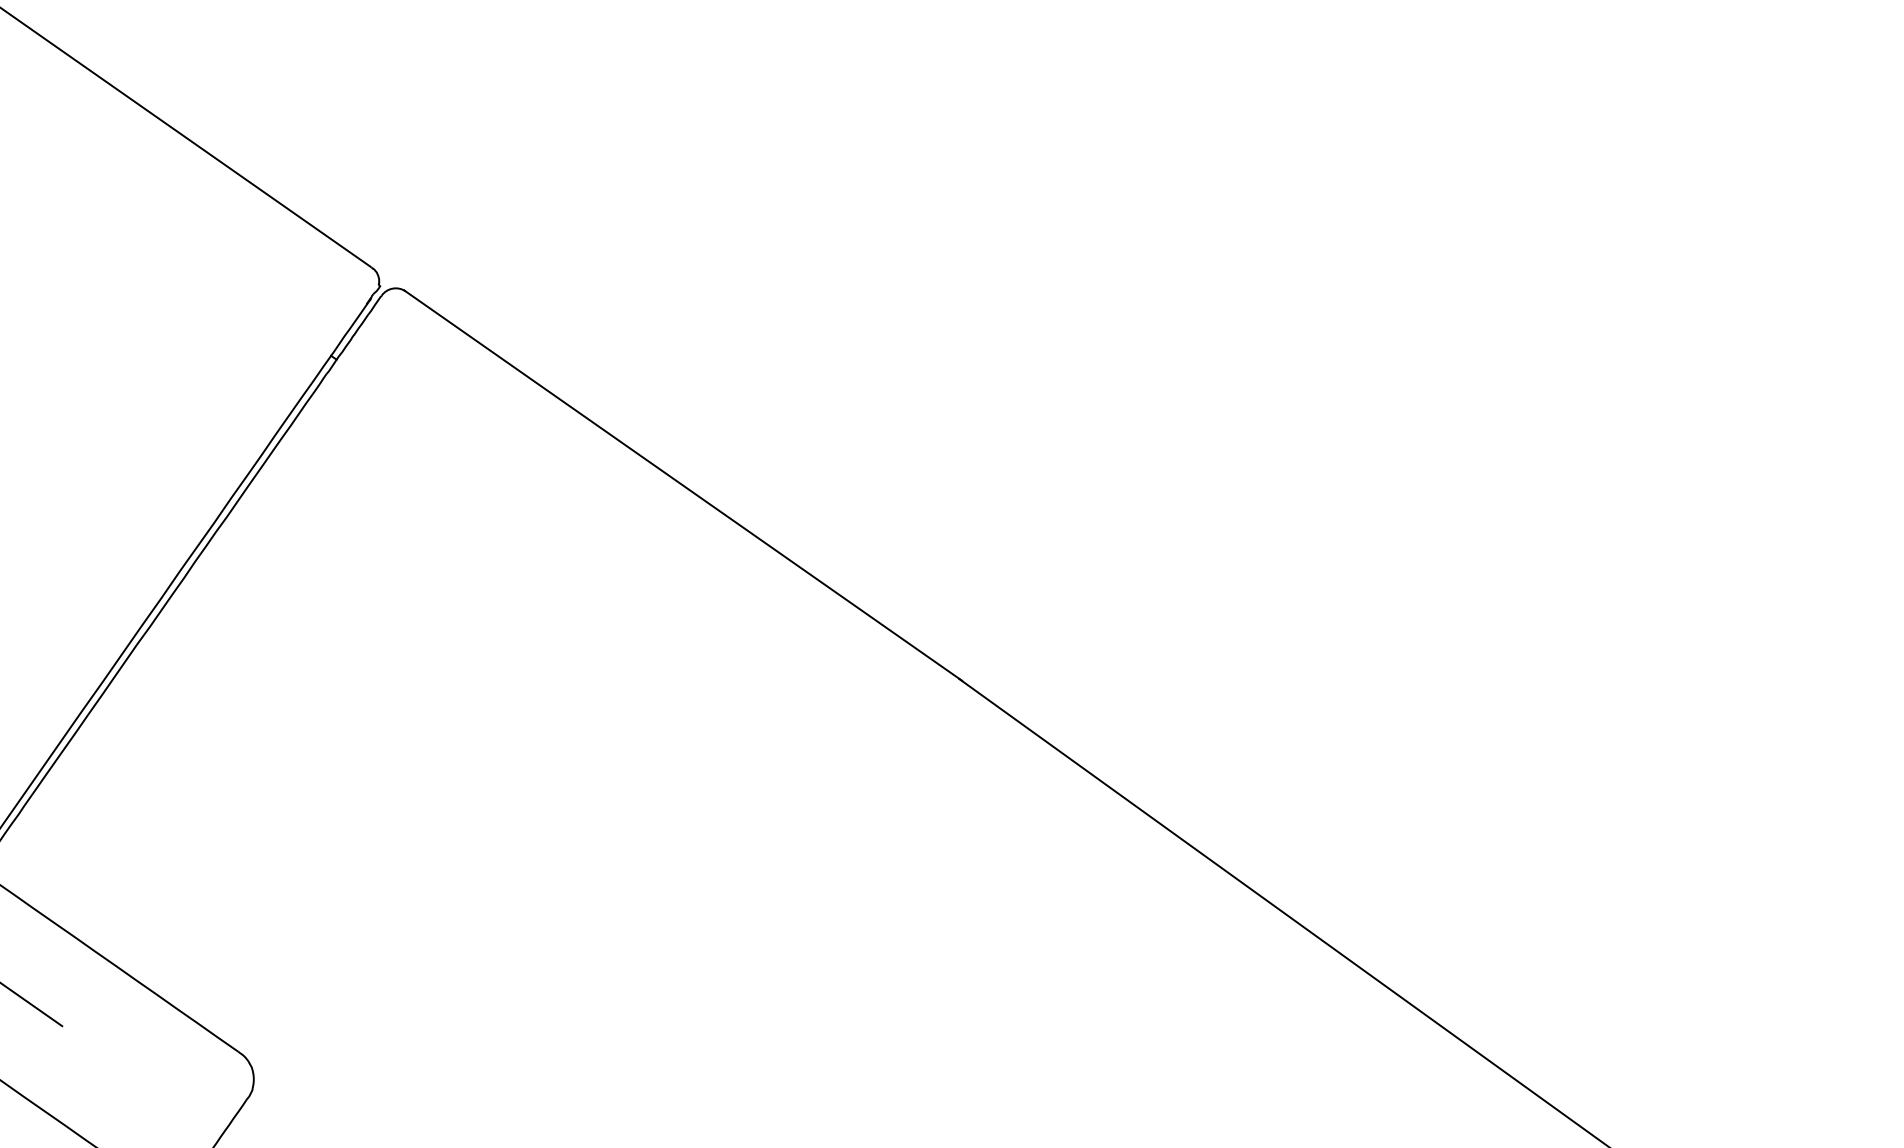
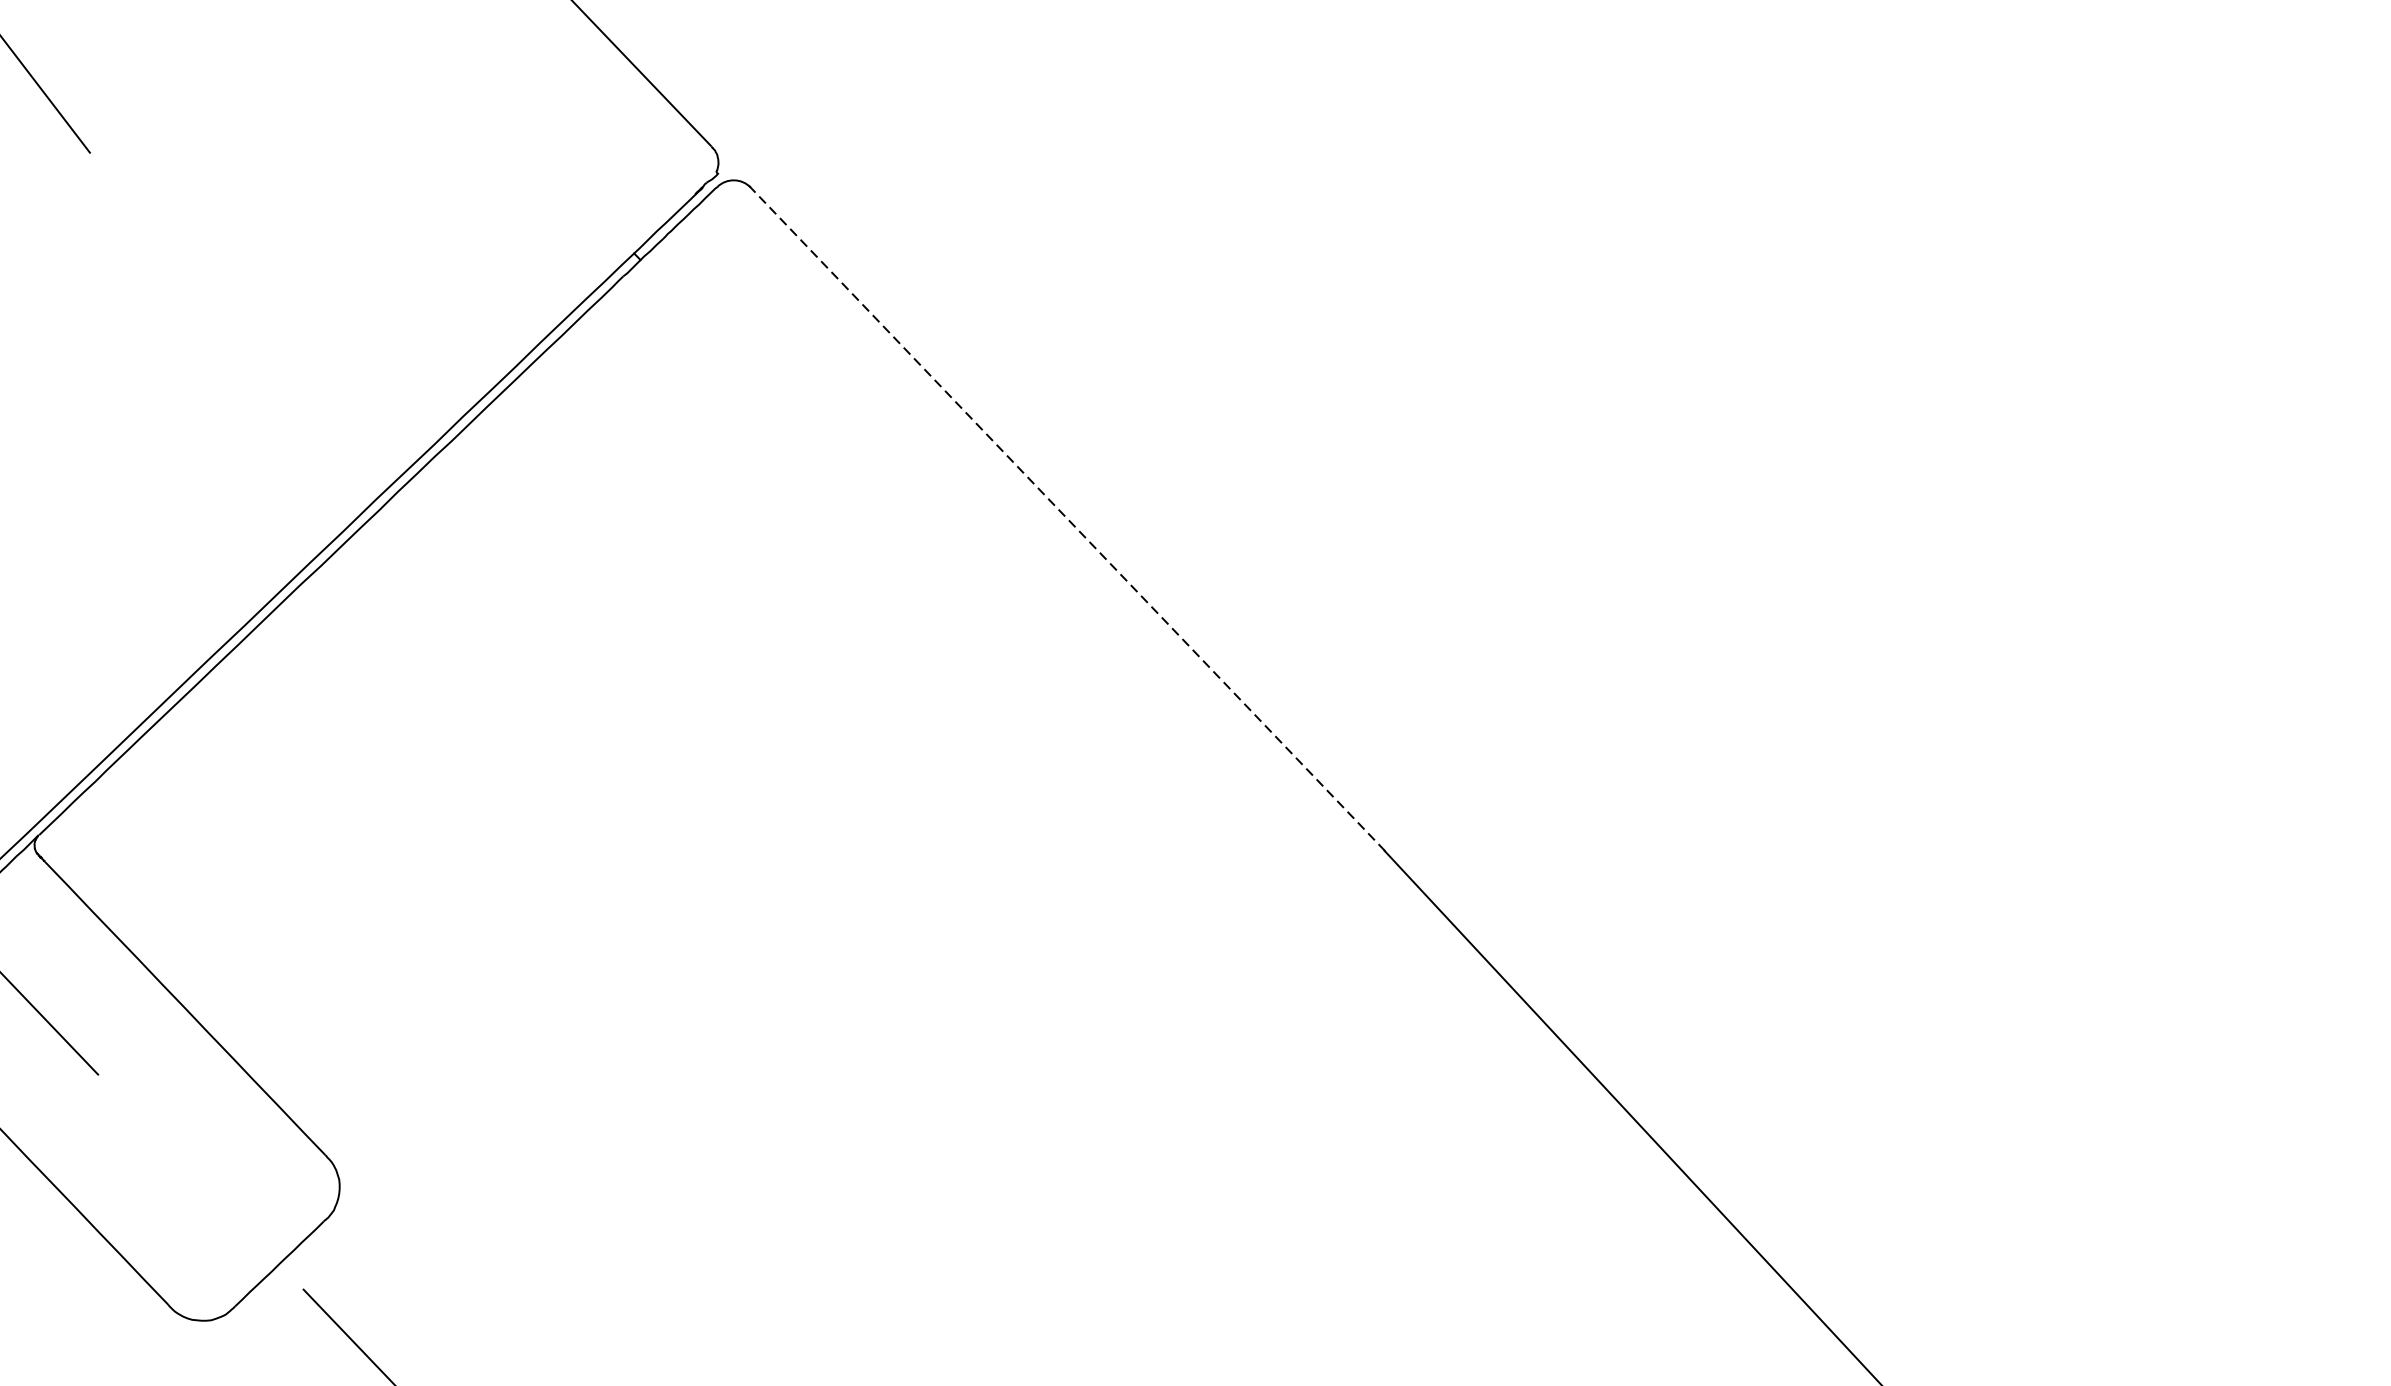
line: (683, 485) -> (1068, 519), solid -> dashed

